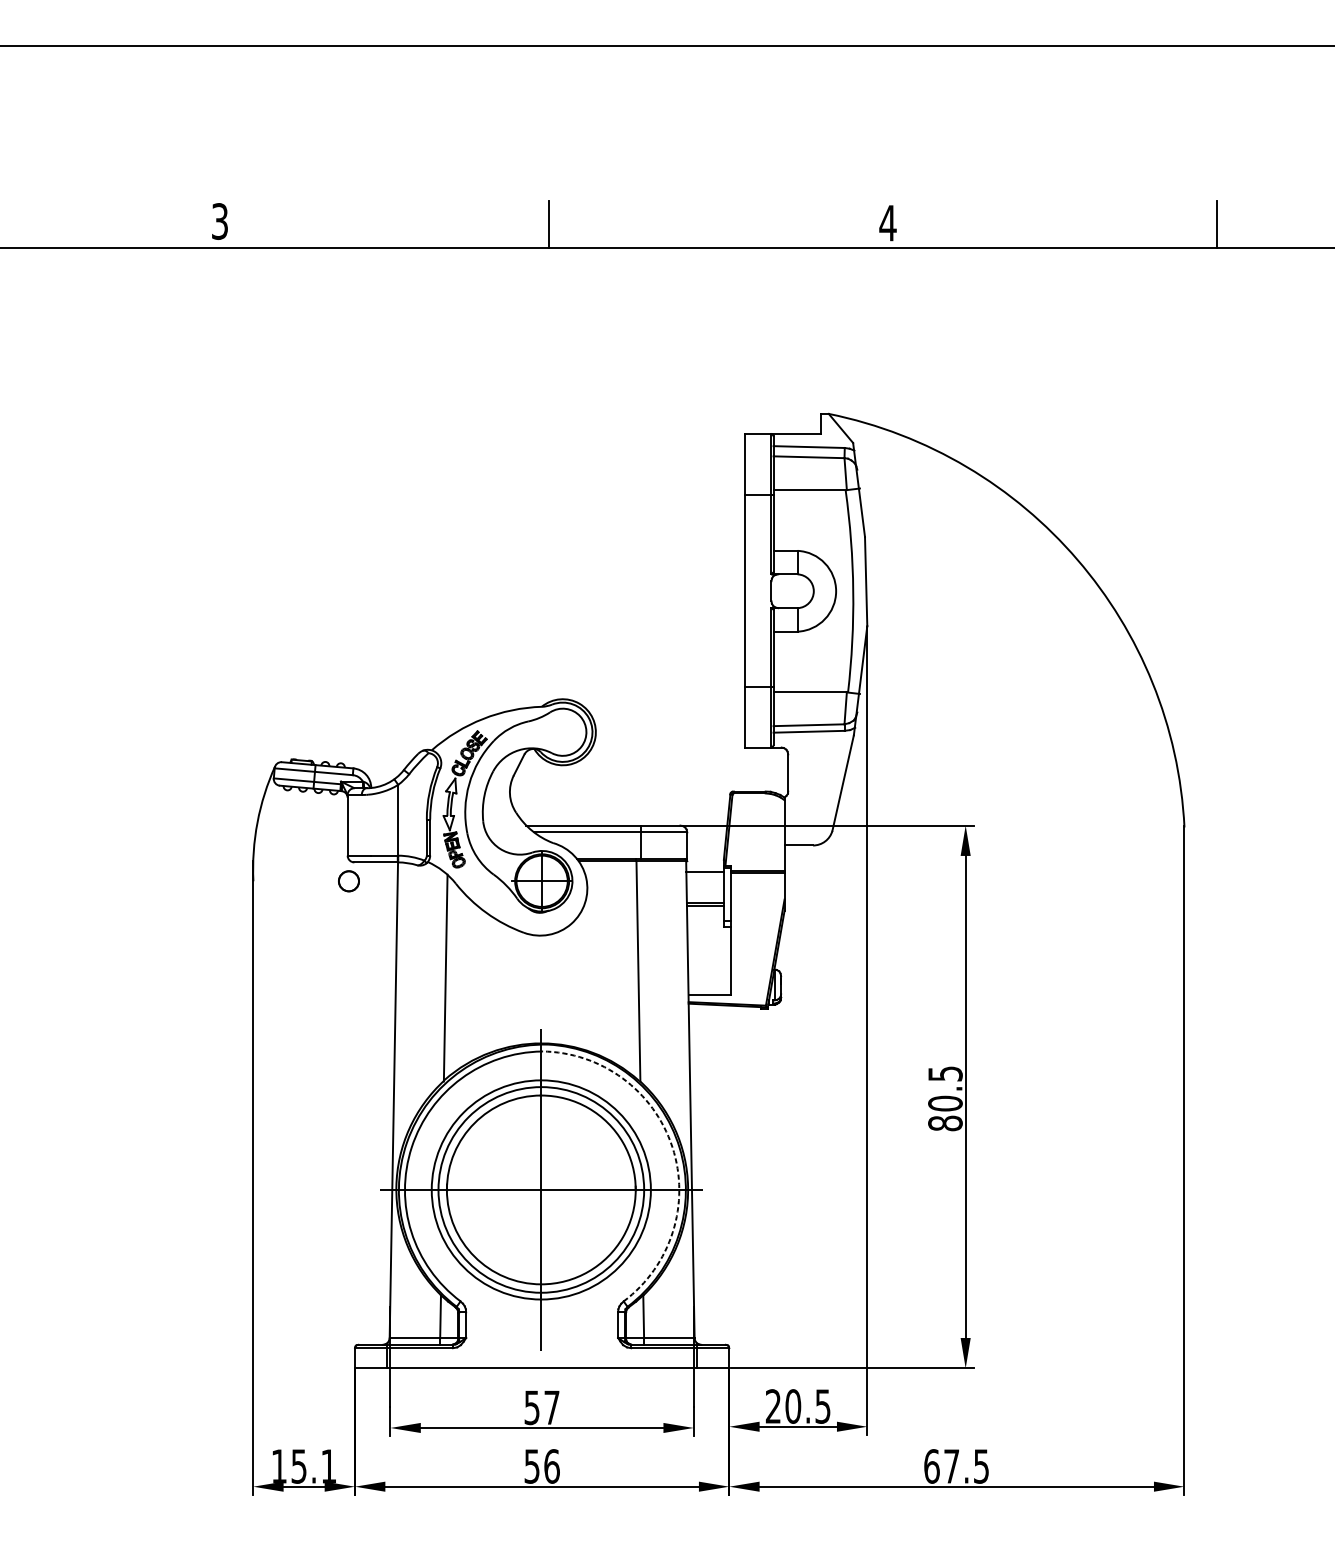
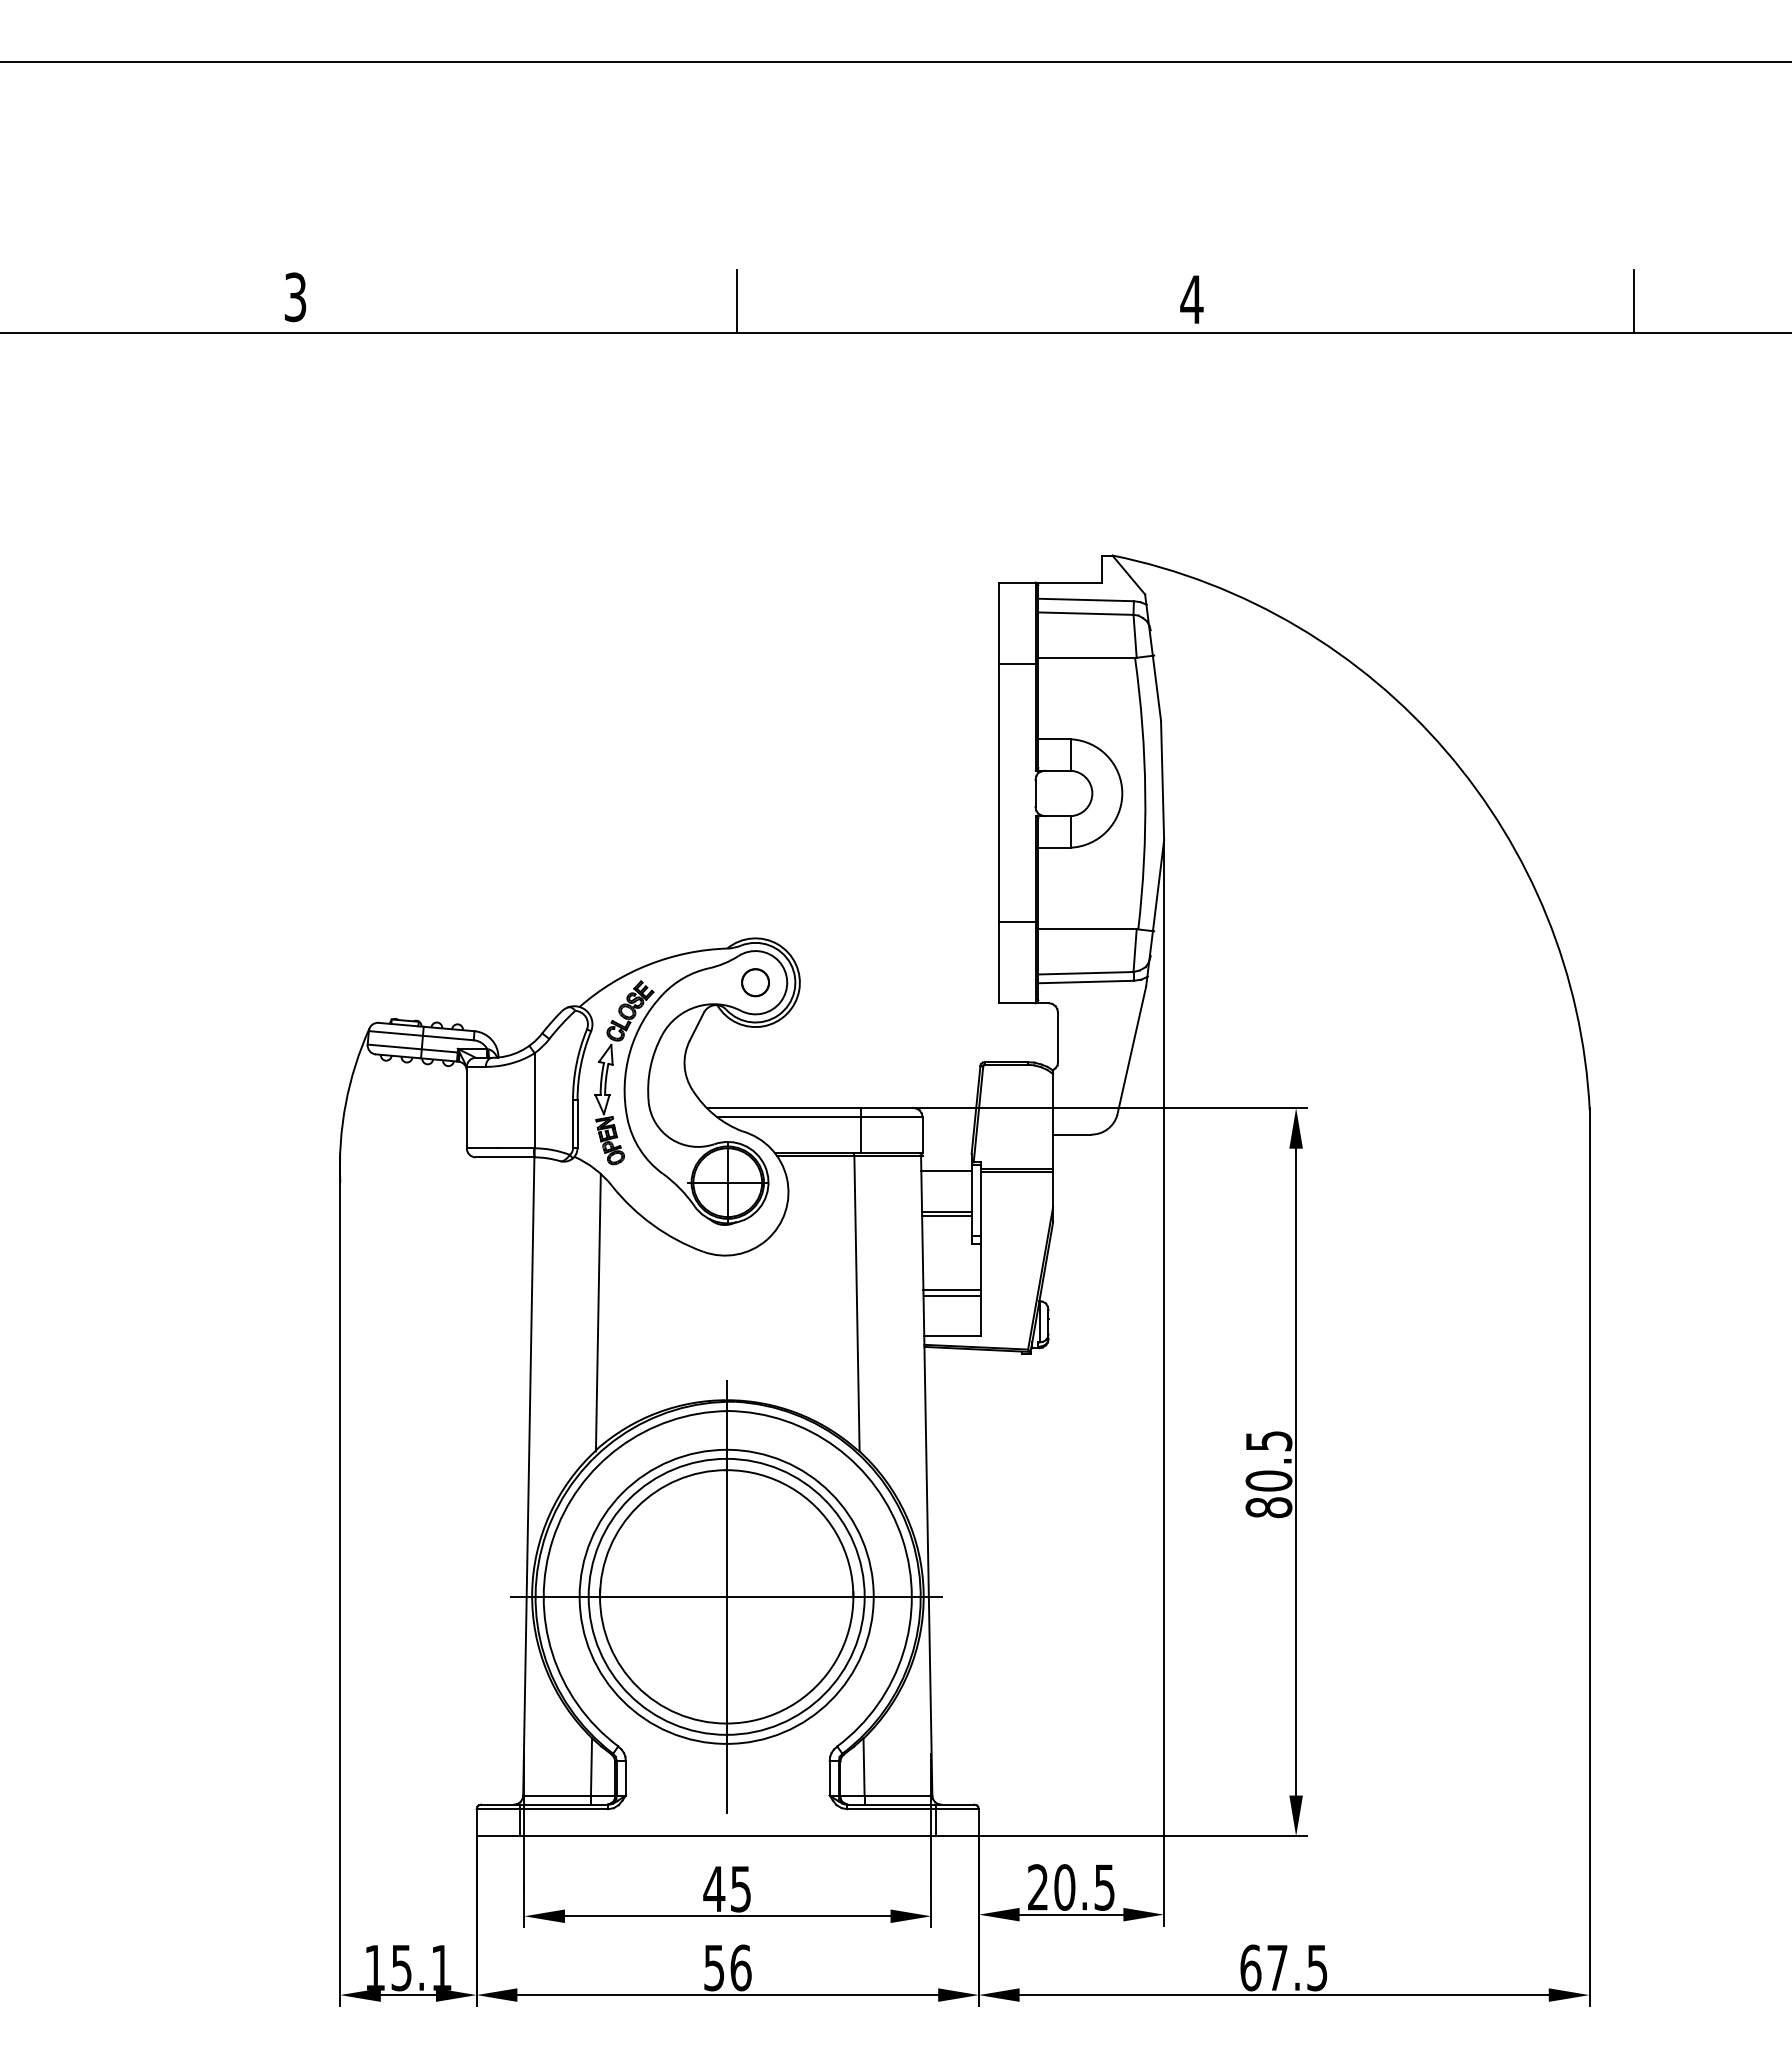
circle: (348, 881) -> (755, 982), moved
line: (708, 960) -> (951, 1289), added
line: (708, 966) -> (951, 1296), added
arc: (672, 1147) -> (902, 1539), dashed -> solid
text: (541, 1408) -> (726, 1889), 57 -> 45

